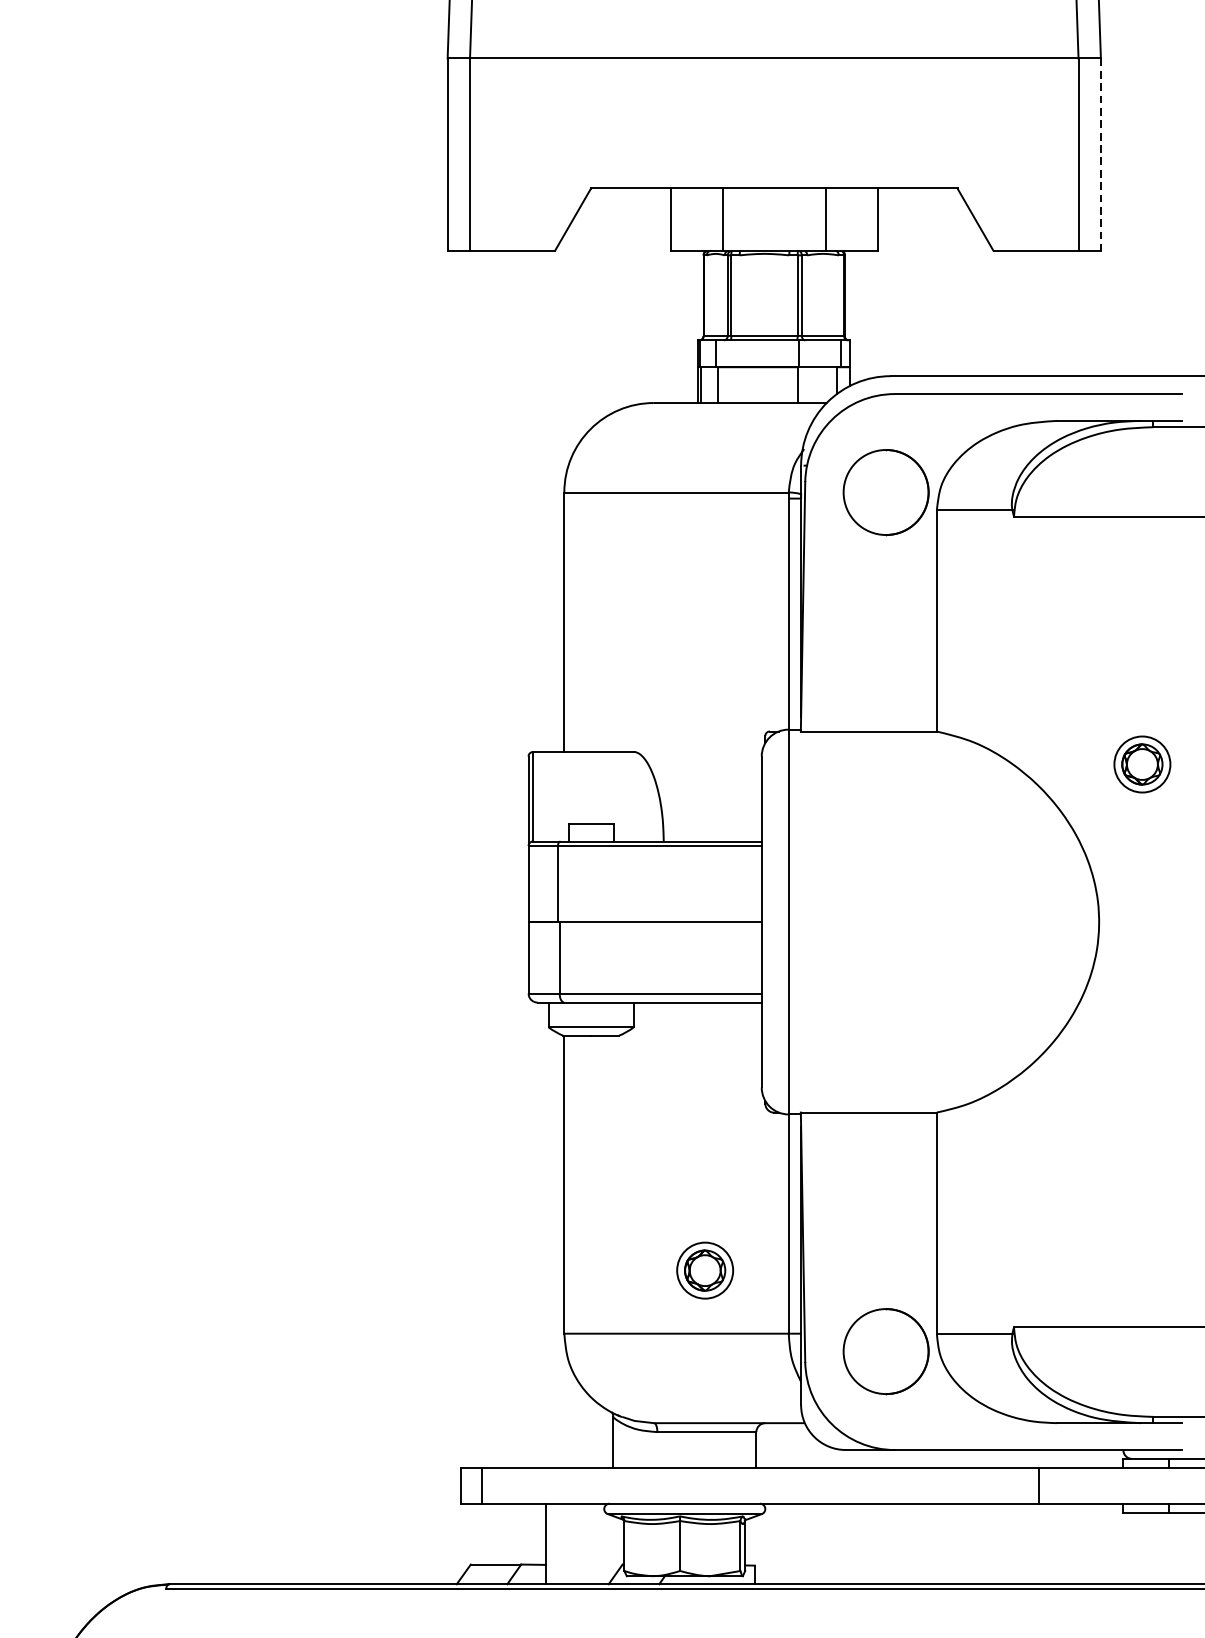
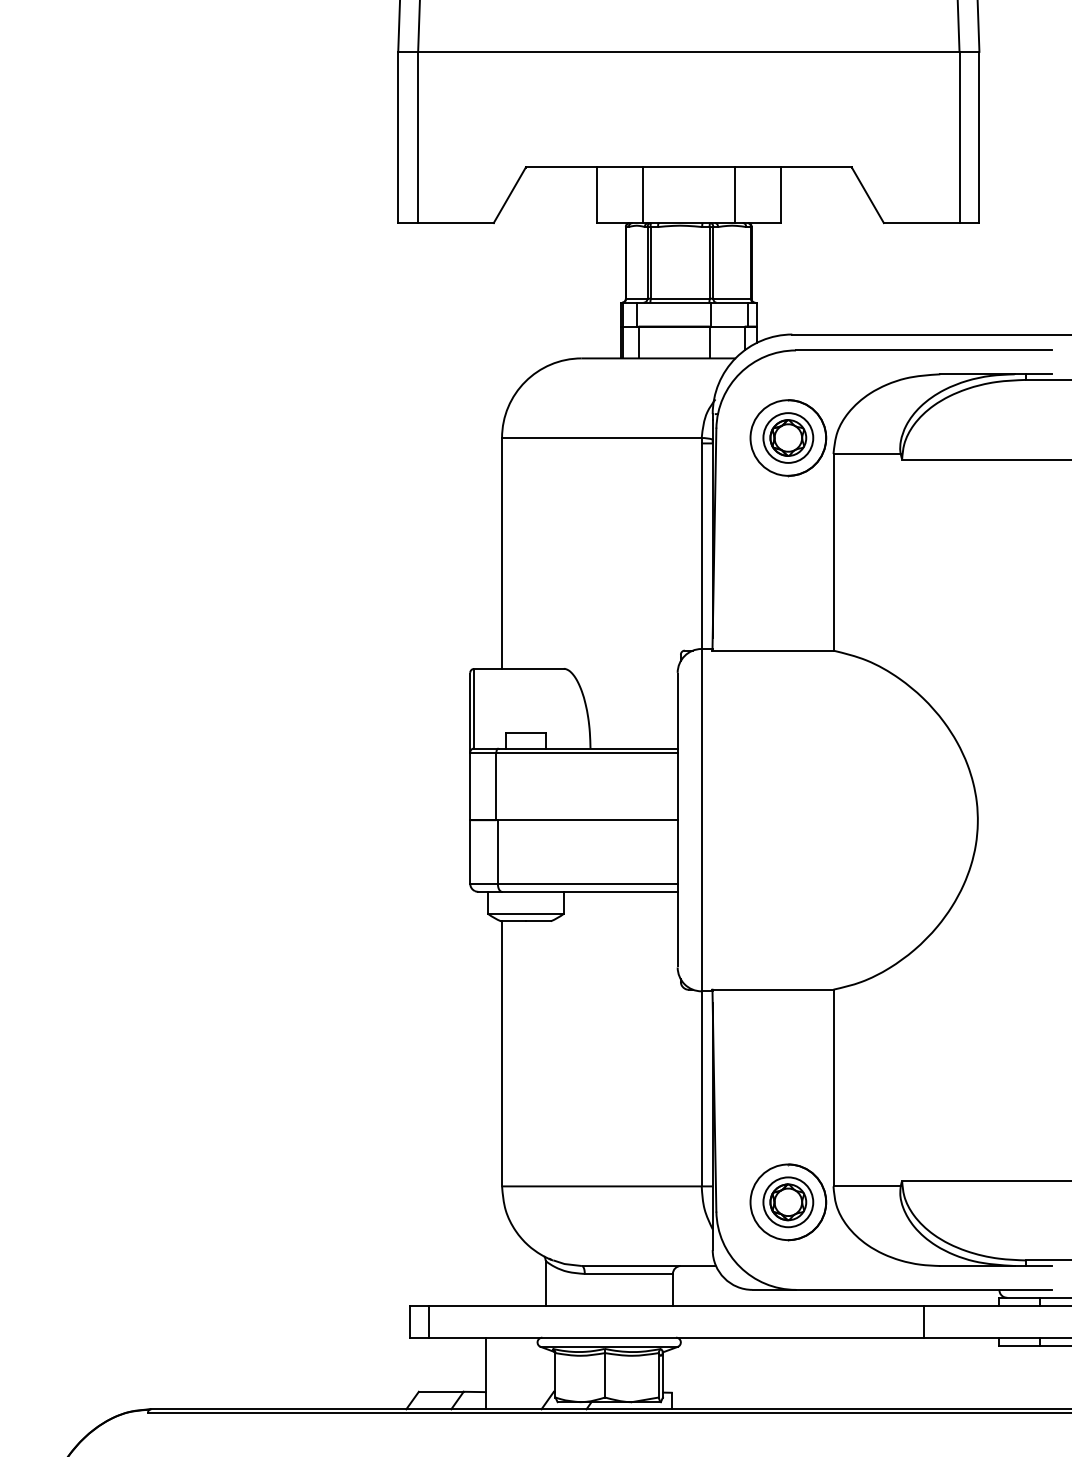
line: (1100, 154) -> (979, 137), dashed -> solid
part: (1142, 763) -> (788, 437), moved
part: (705, 1270) -> (788, 1202), moved

